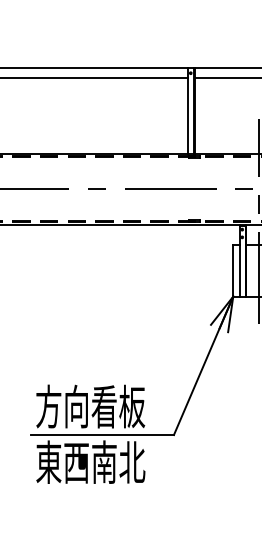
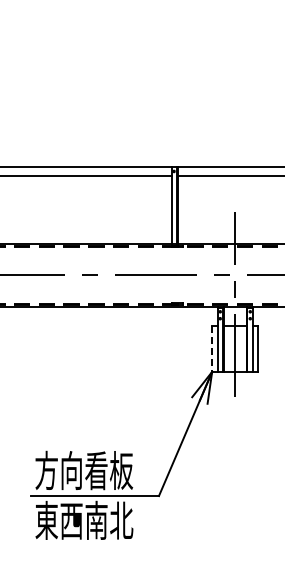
line: (233, 271) -> (212, 349), solid -> dashed

